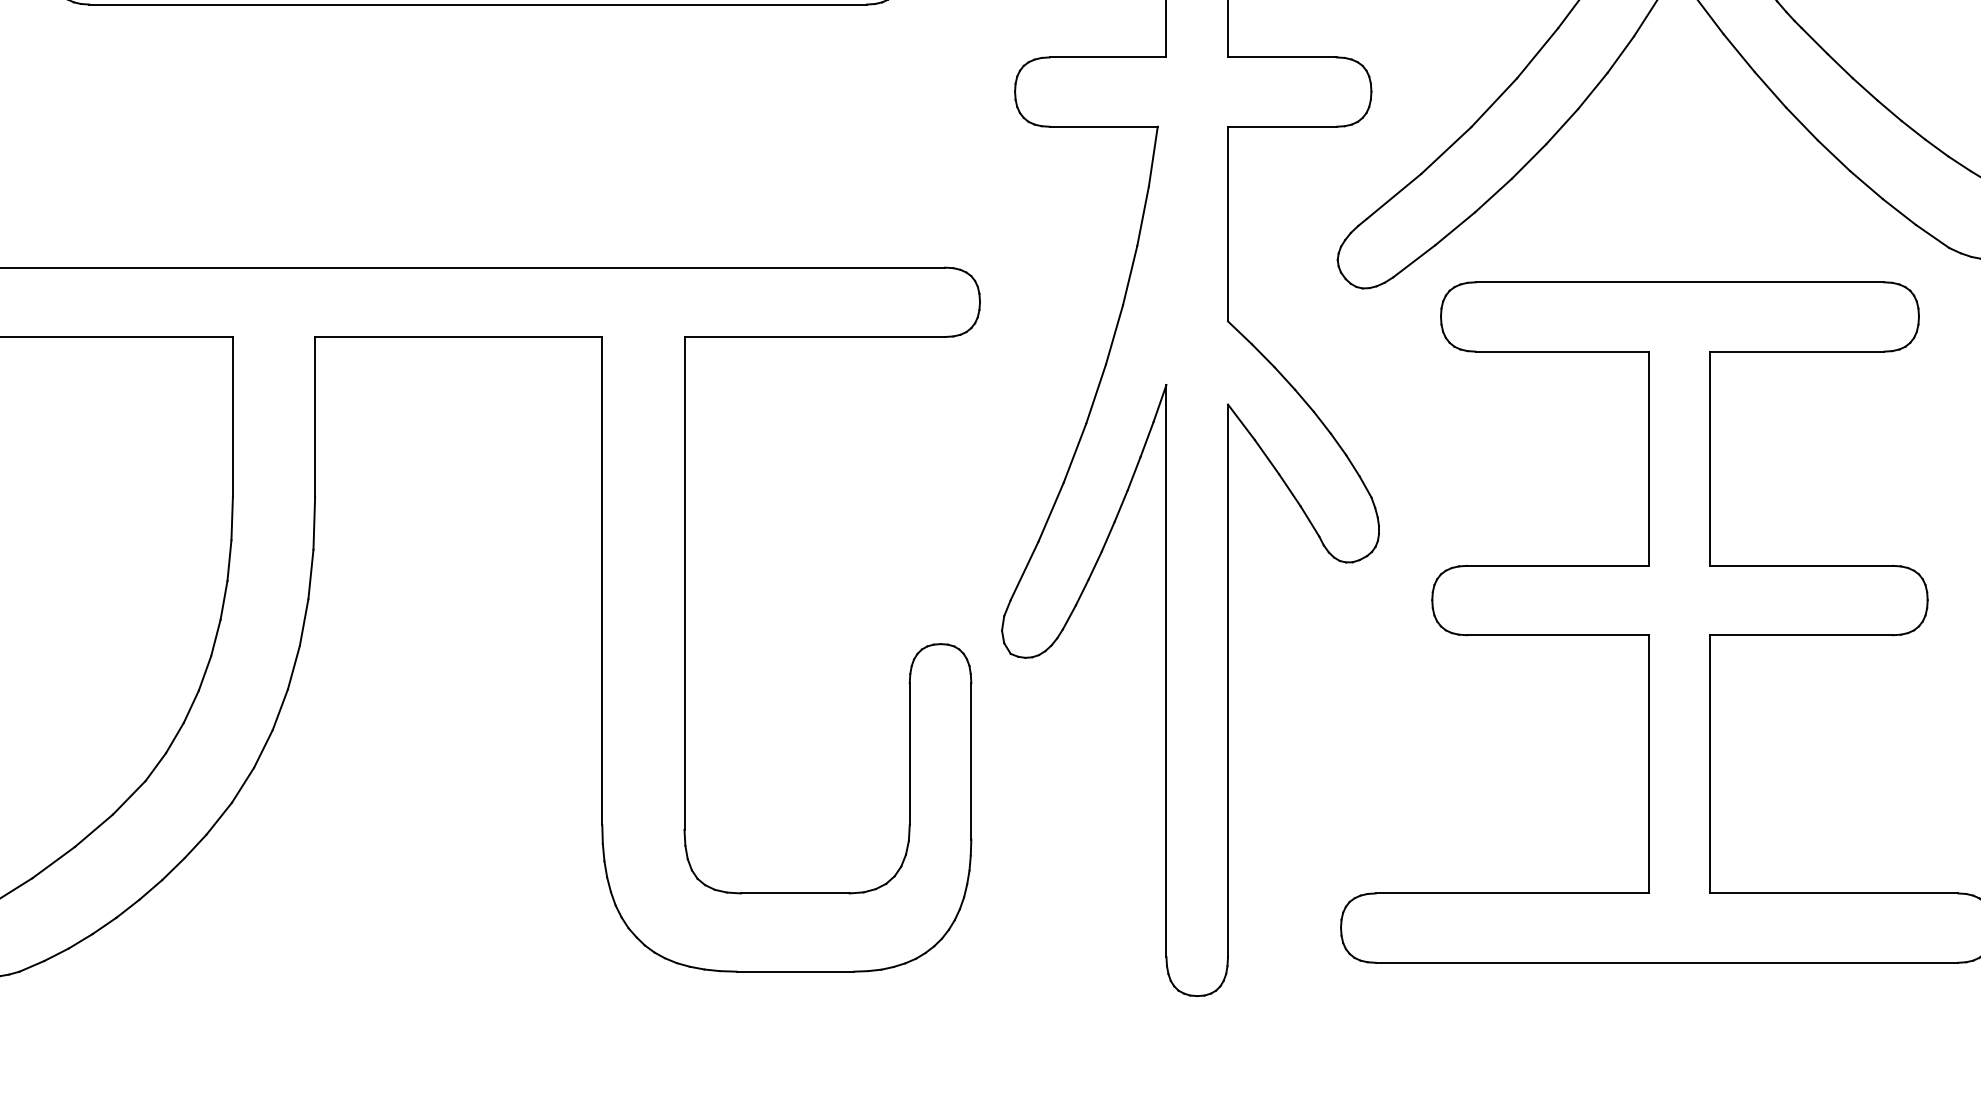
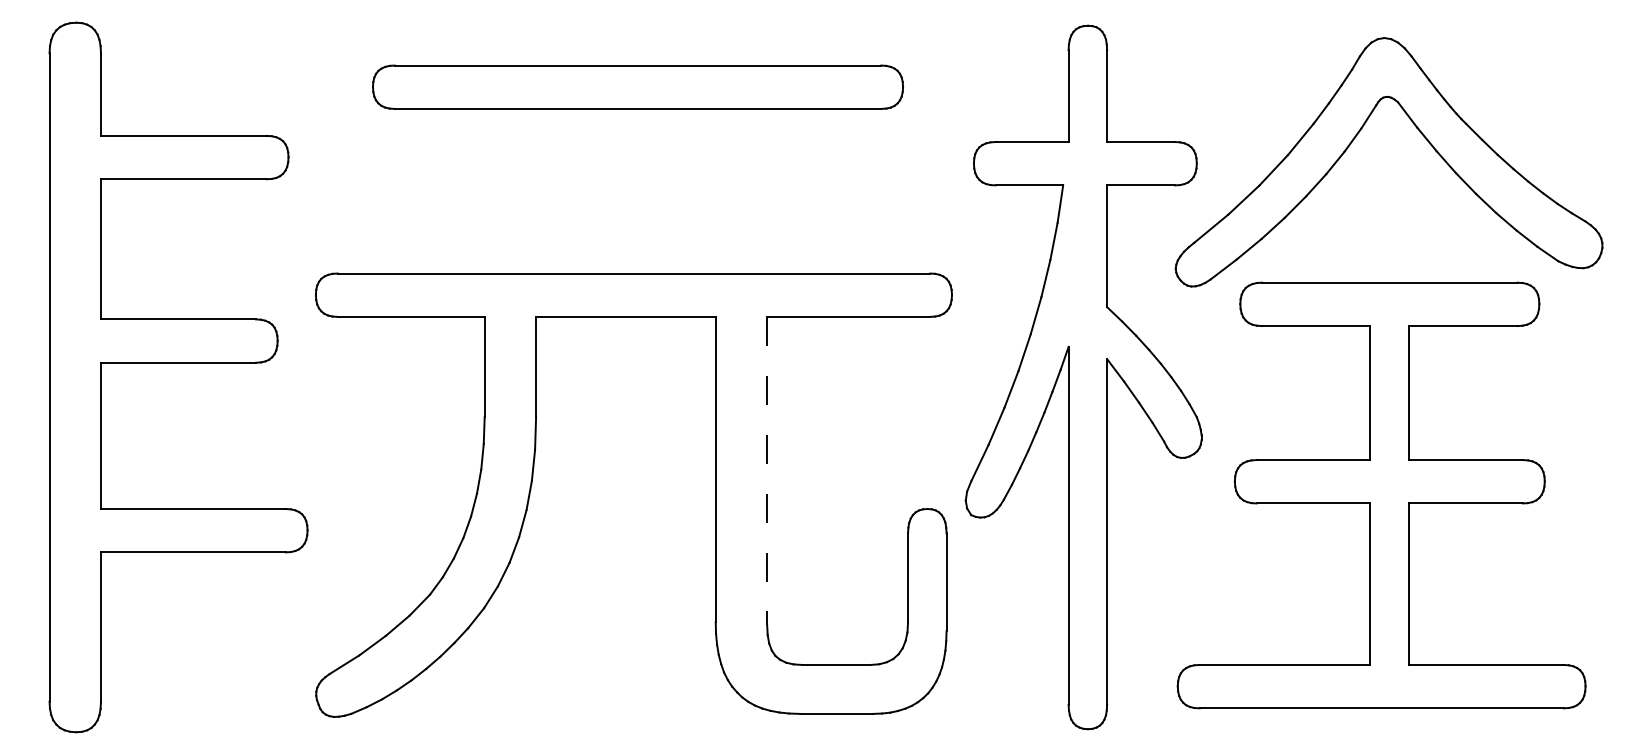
line: (685, 584) -> (767, 471), solid -> dashed

